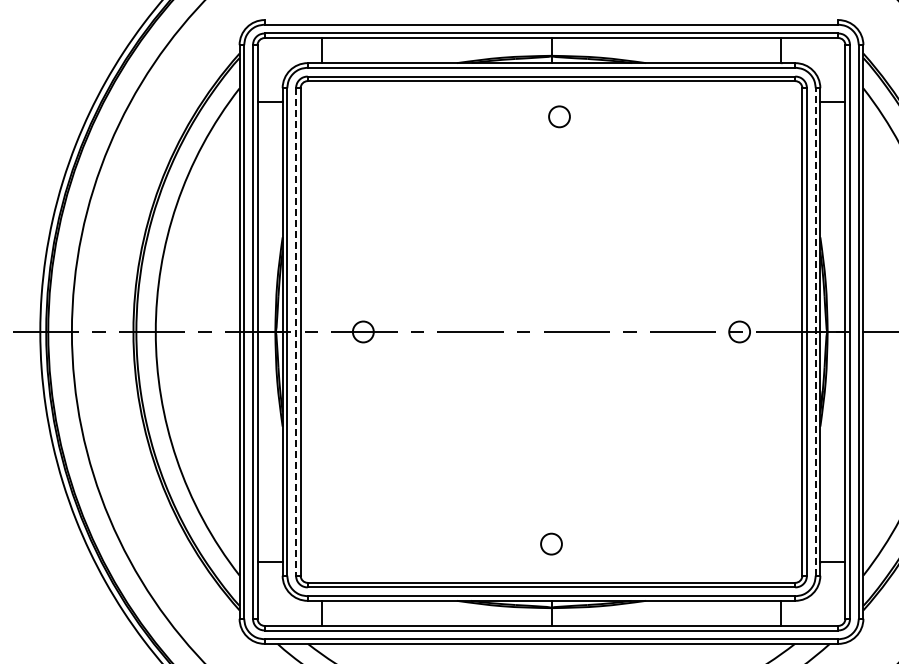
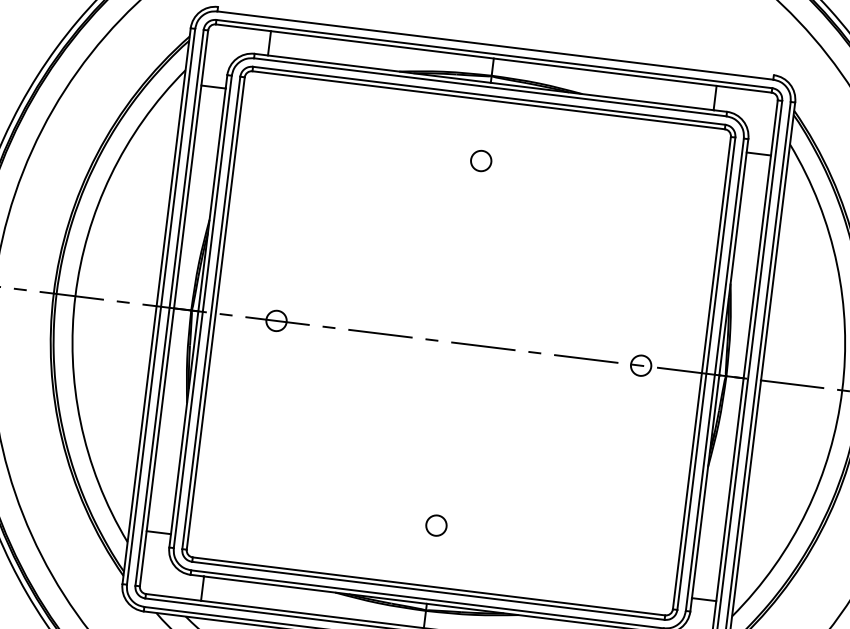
circle: (559, 116) -> (481, 160), moved
line: (296, 332) -> (211, 313), dashed -> solid
line: (815, 332) -> (714, 375), dashed -> solid
circle: (551, 543) -> (436, 525), moved

